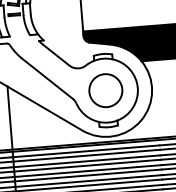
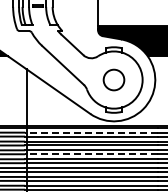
circle: (105, 90) -> (113, 79), size x0.7
line: (85, 151) -> (91, 132), solid -> dashed
line: (87, 175) -> (91, 154), solid -> dashed

